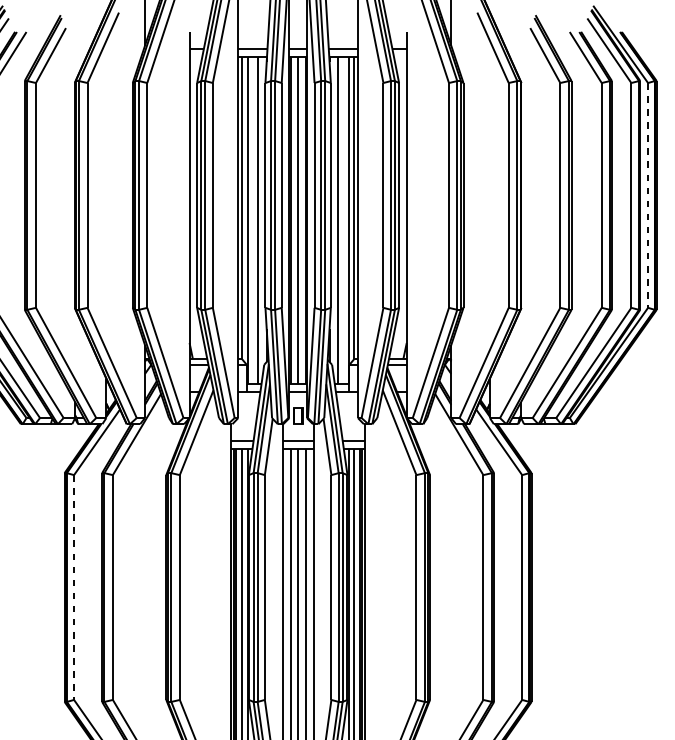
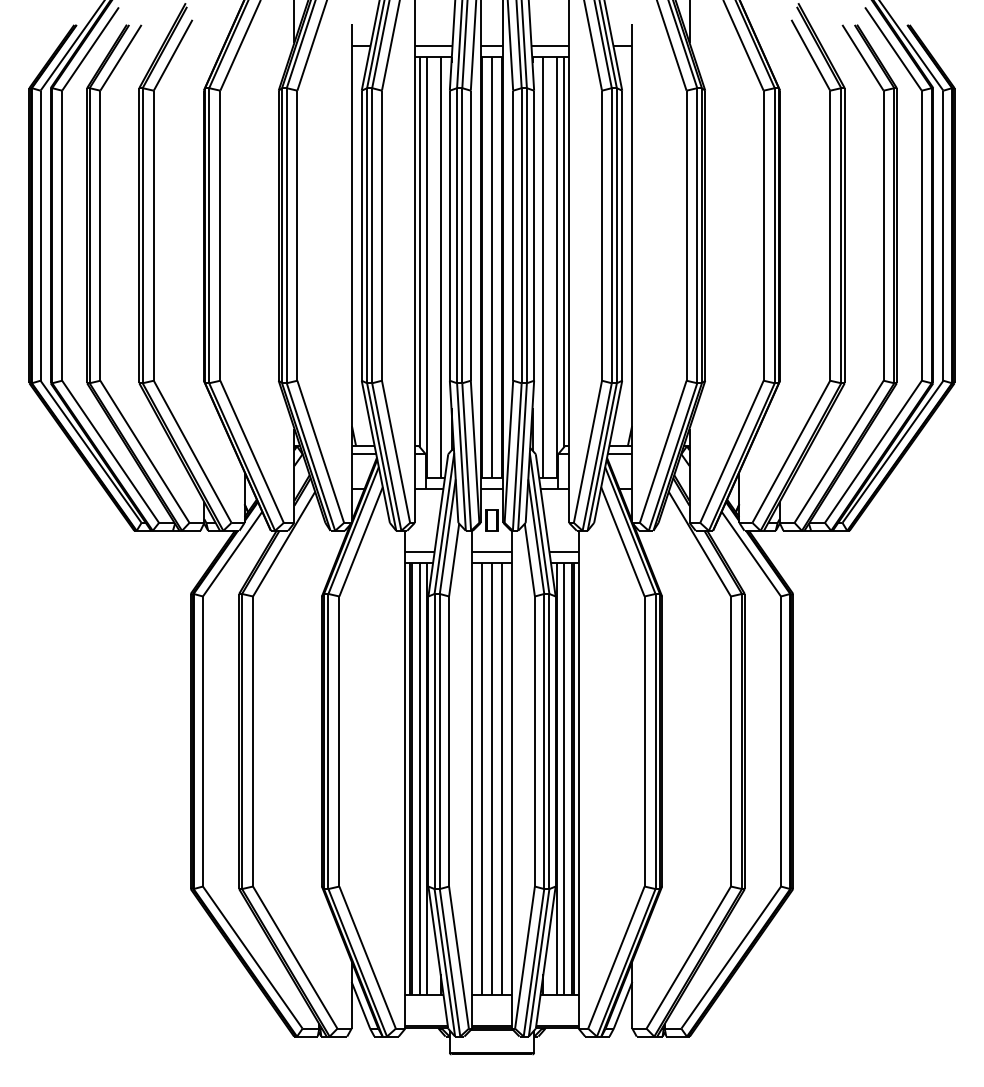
line: (648, 196) -> (943, 236), dashed -> solid
line: (73, 588) -> (202, 742), dashed -> solid

